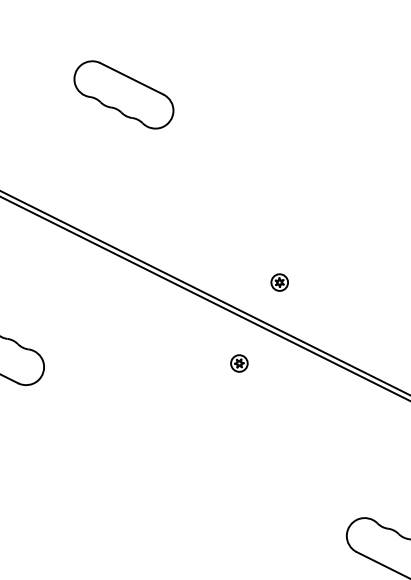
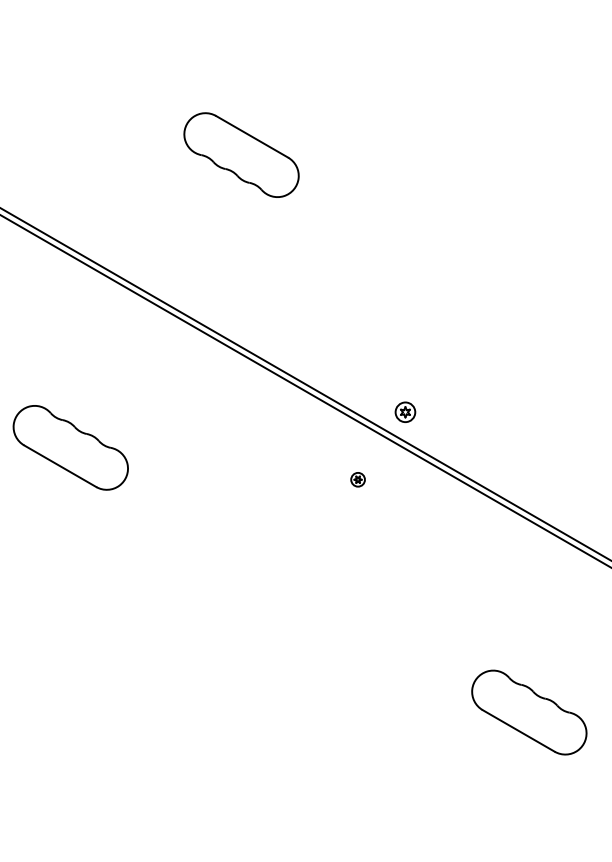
part: (279, 281) -> (405, 411), moved
part: (238, 363) -> (357, 479), size x0.7

